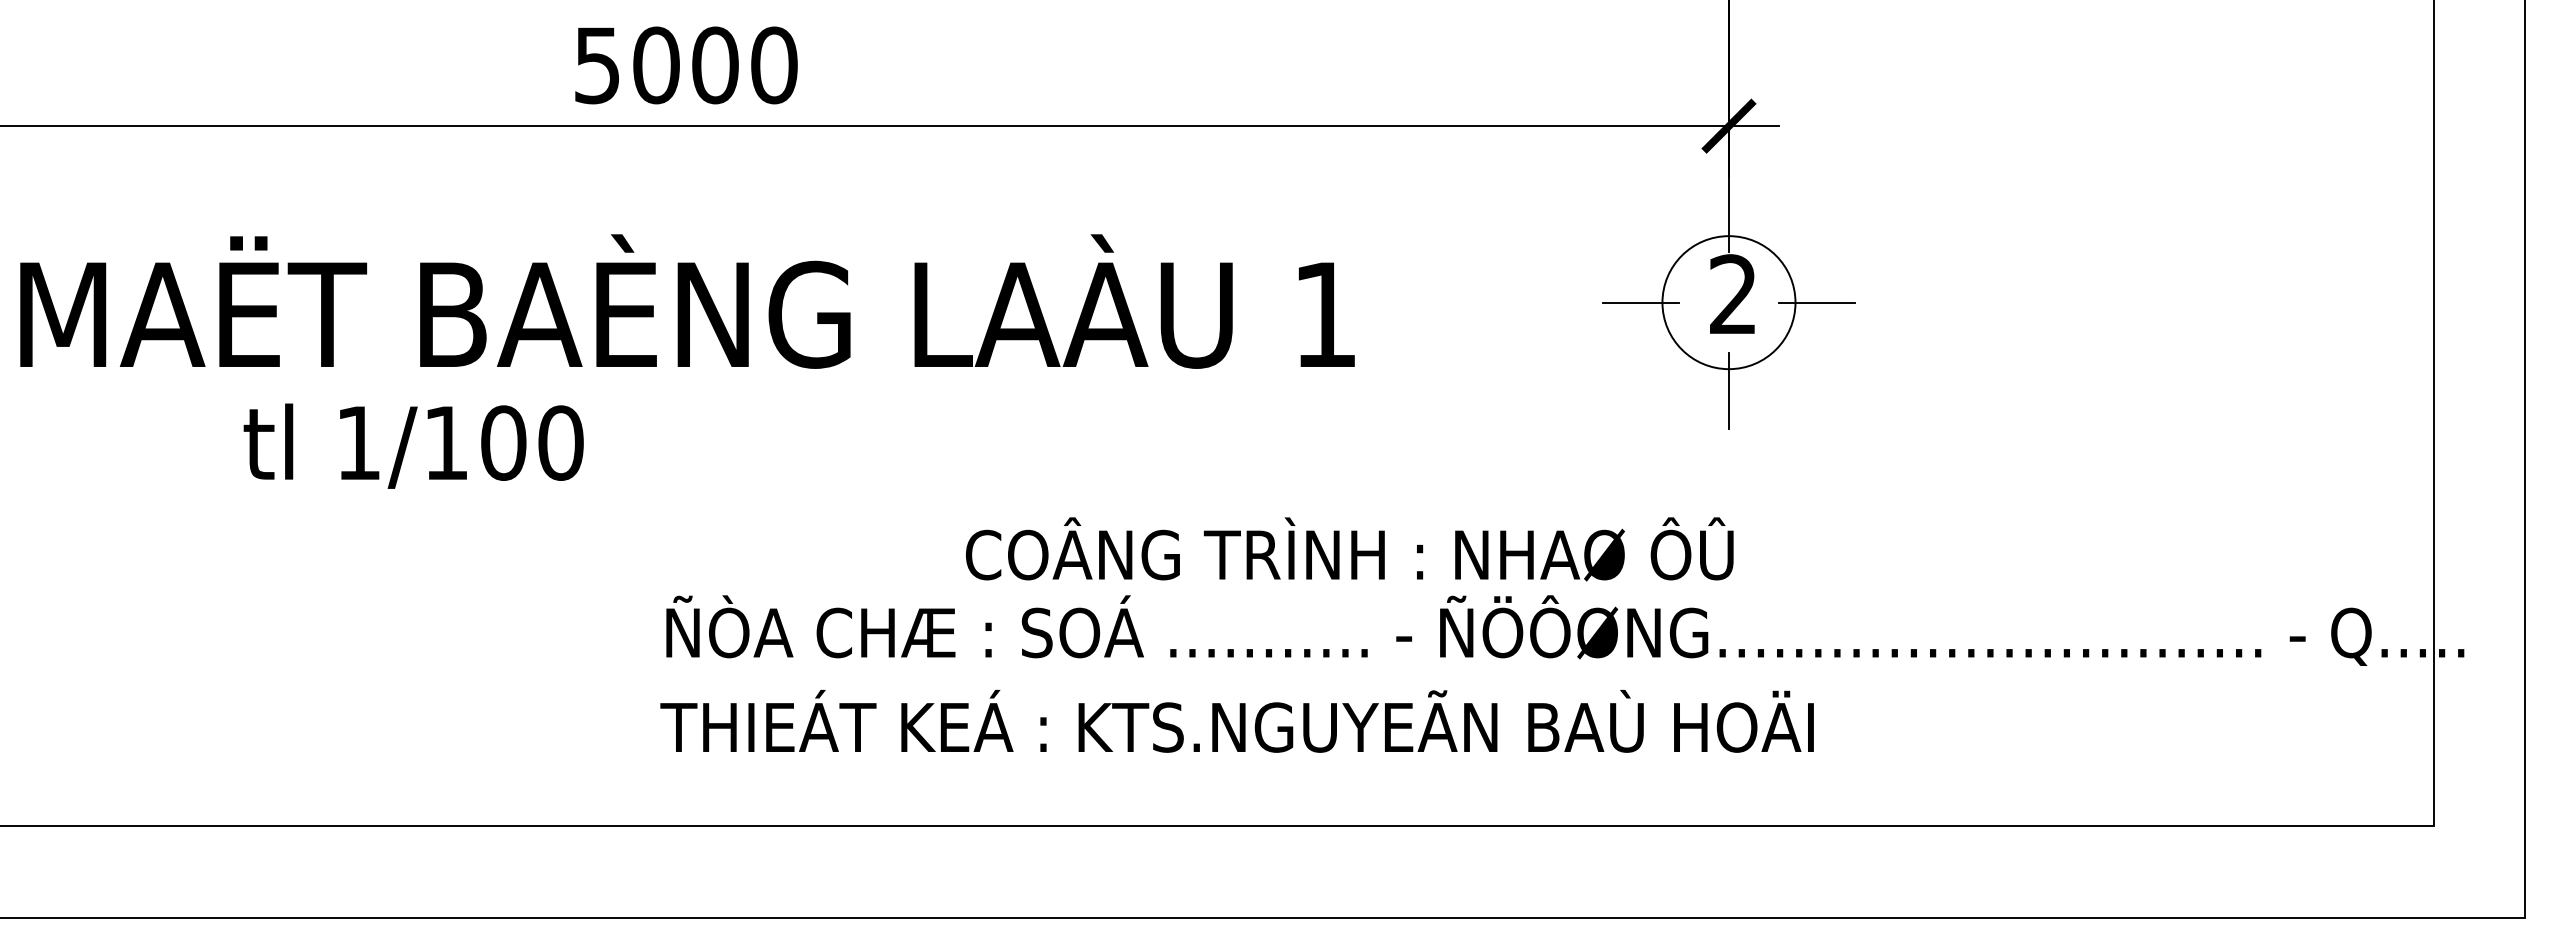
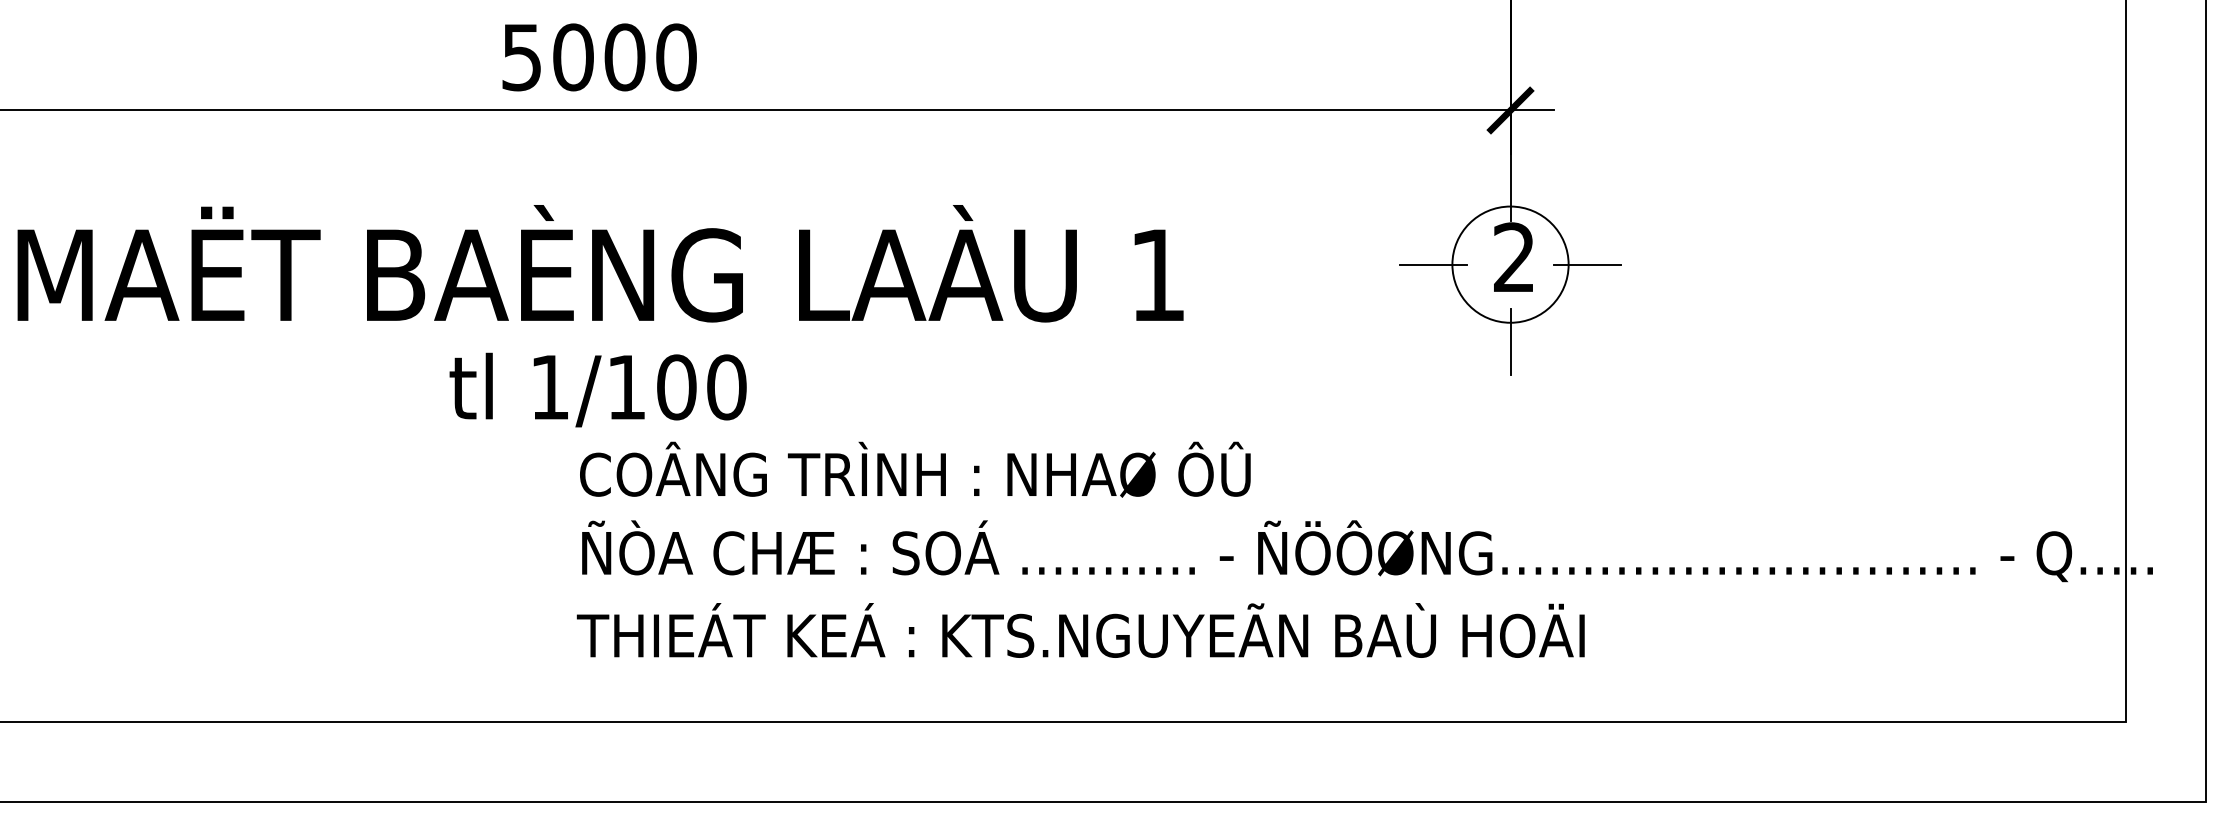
text: (413, 445) -> (597, 389), moved
text: (1349, 549) -> (915, 469), moved

